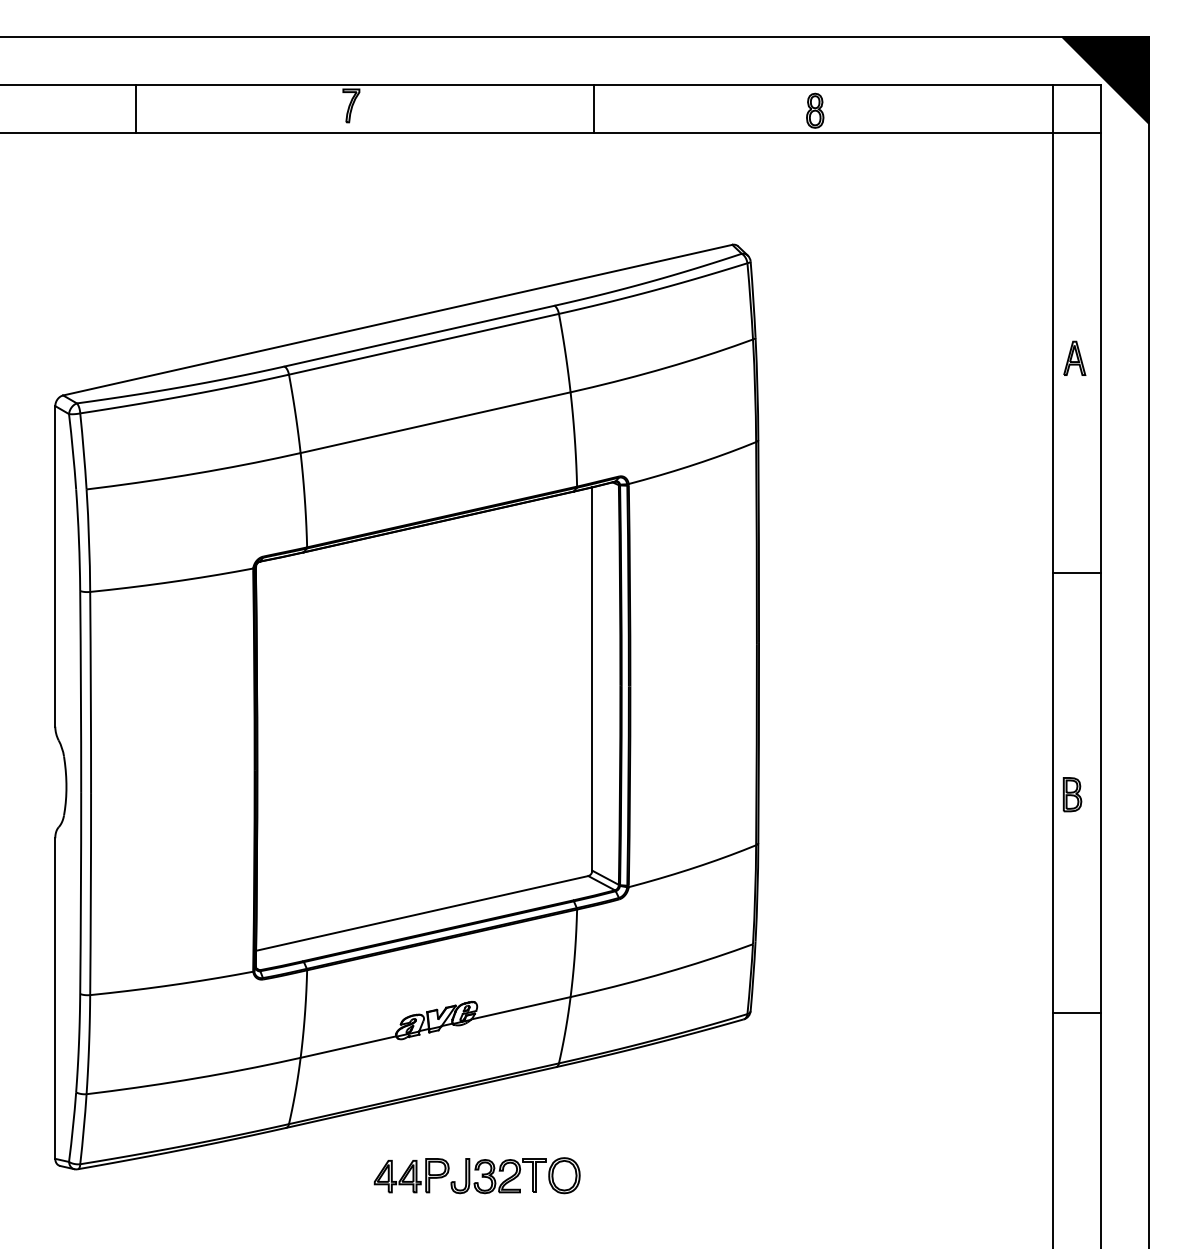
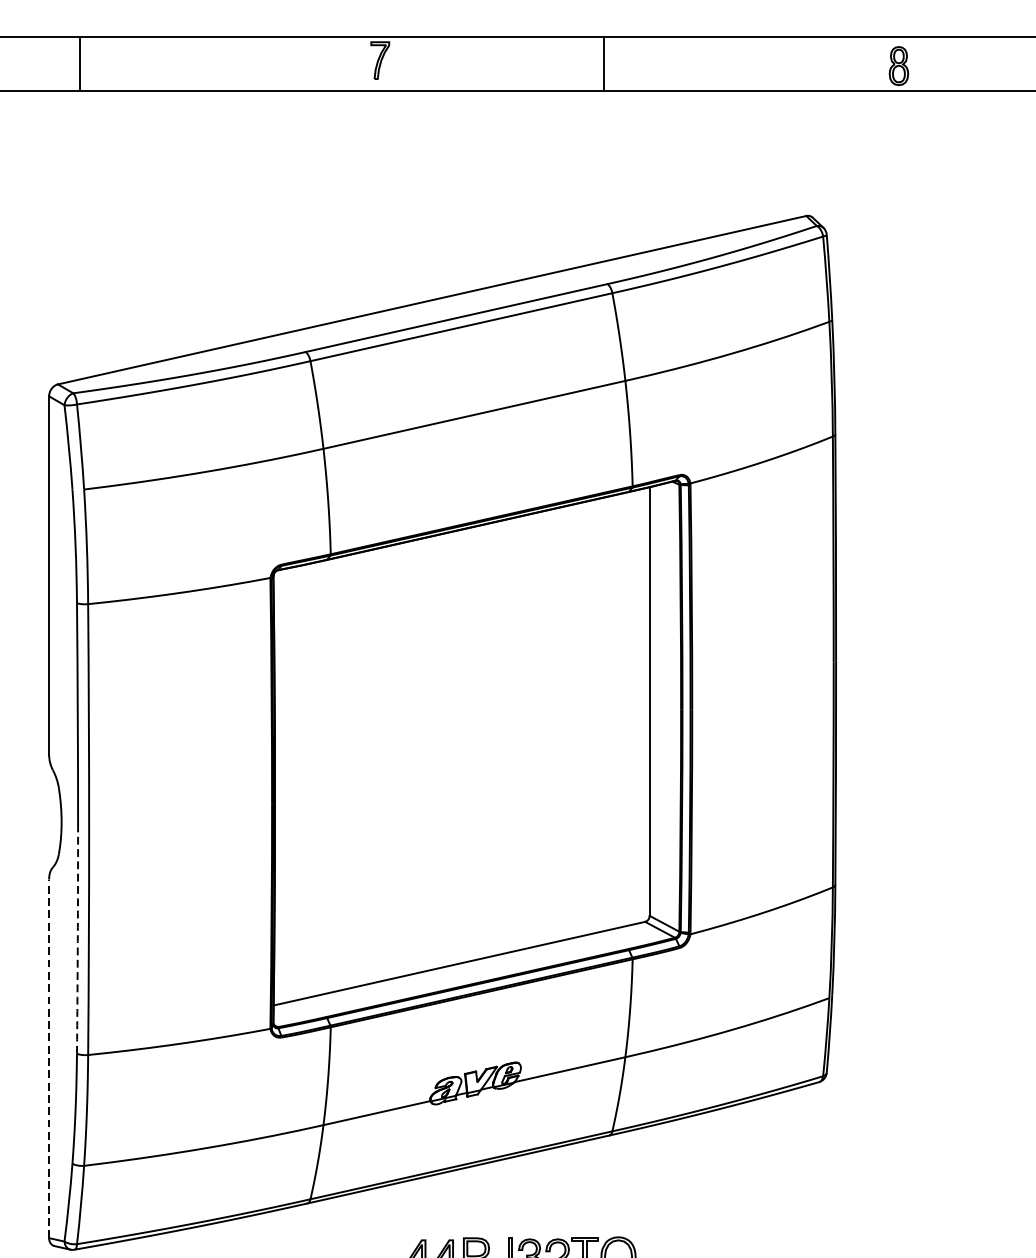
line: (135, 108) -> (79, 63), moved
line: (594, 108) -> (604, 63), moved
arc: (80, 893) -> (77, 941), solid -> dashed
line: (55, 998) -> (49, 1058), solid -> dashed

